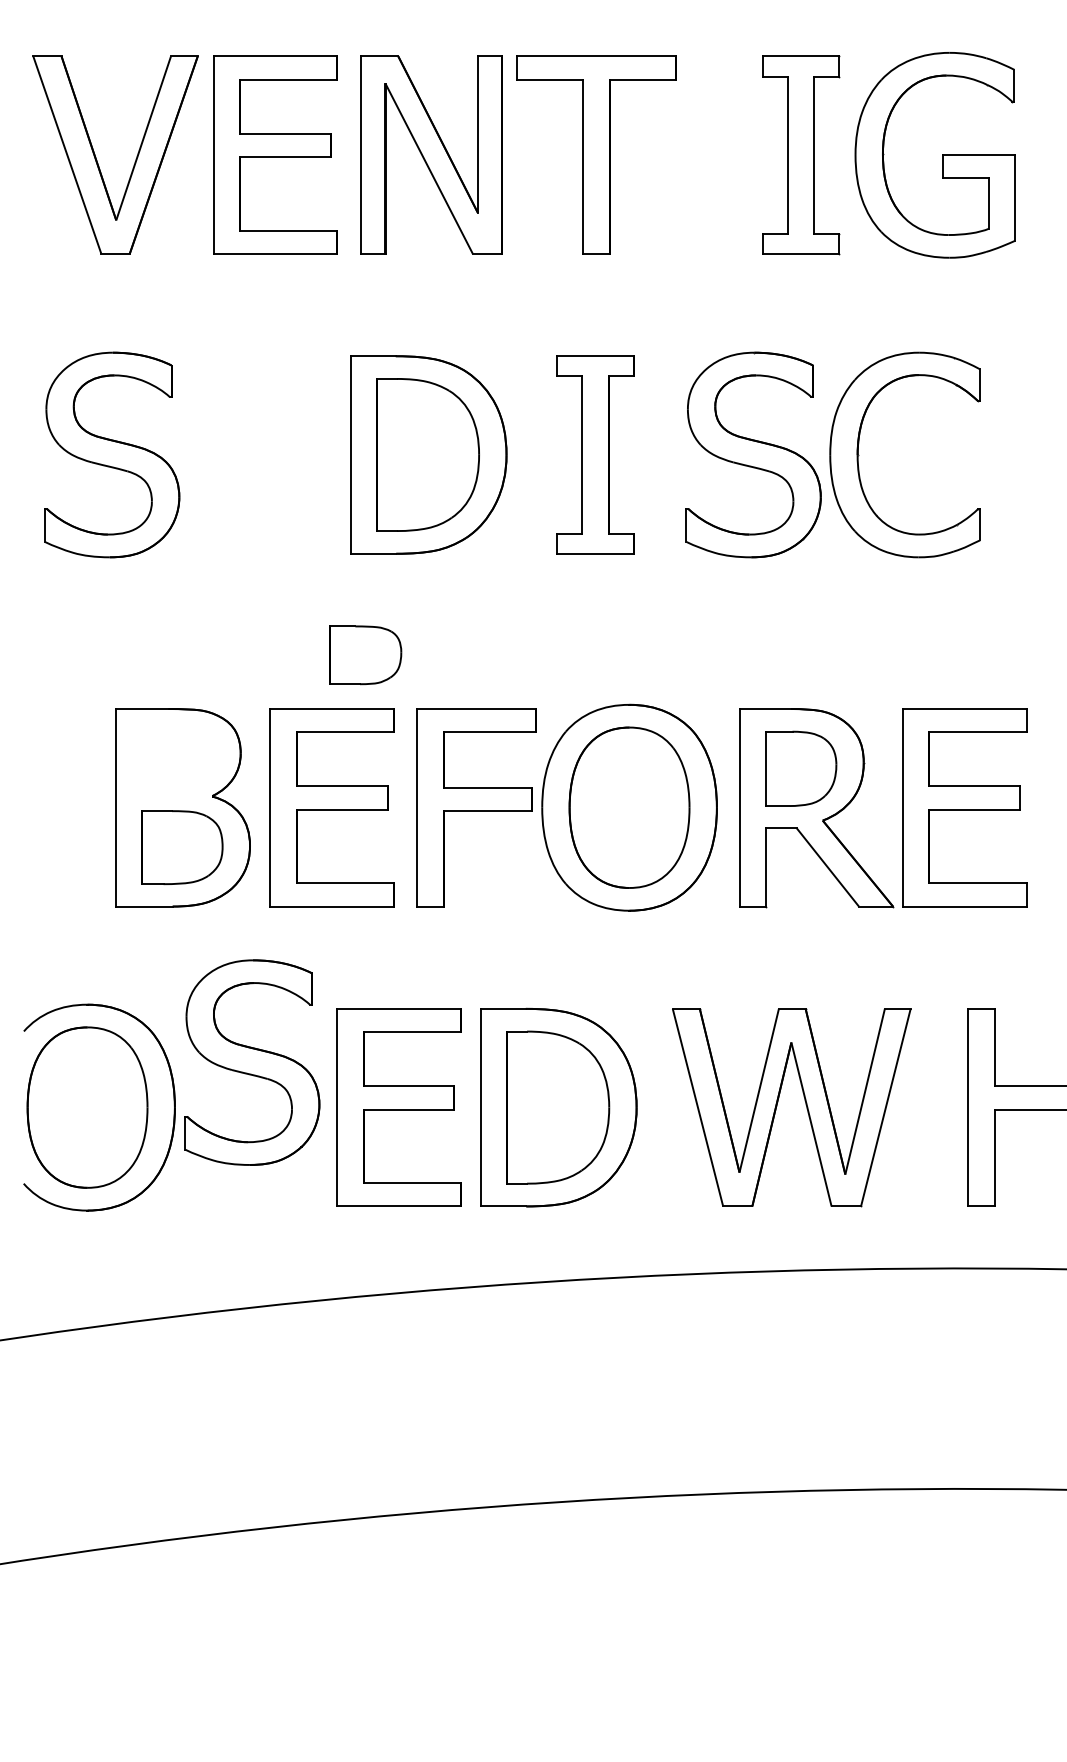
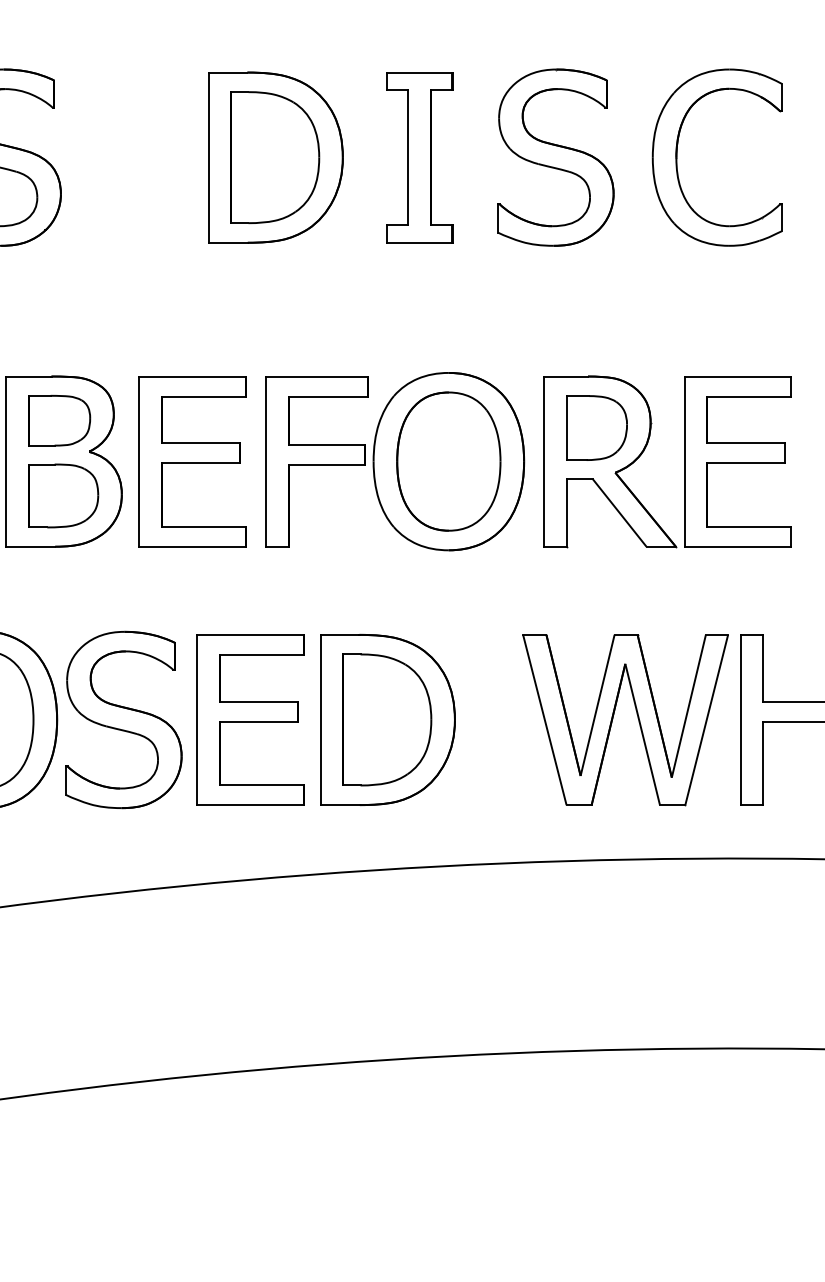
part: (859, 455) -> (677, 158), moved
part: (365, 655) -> (59, 420), moved
part: (252, 1062) -> (123, 719), moved
part: (778, 1102) -> (614, 715), moved

